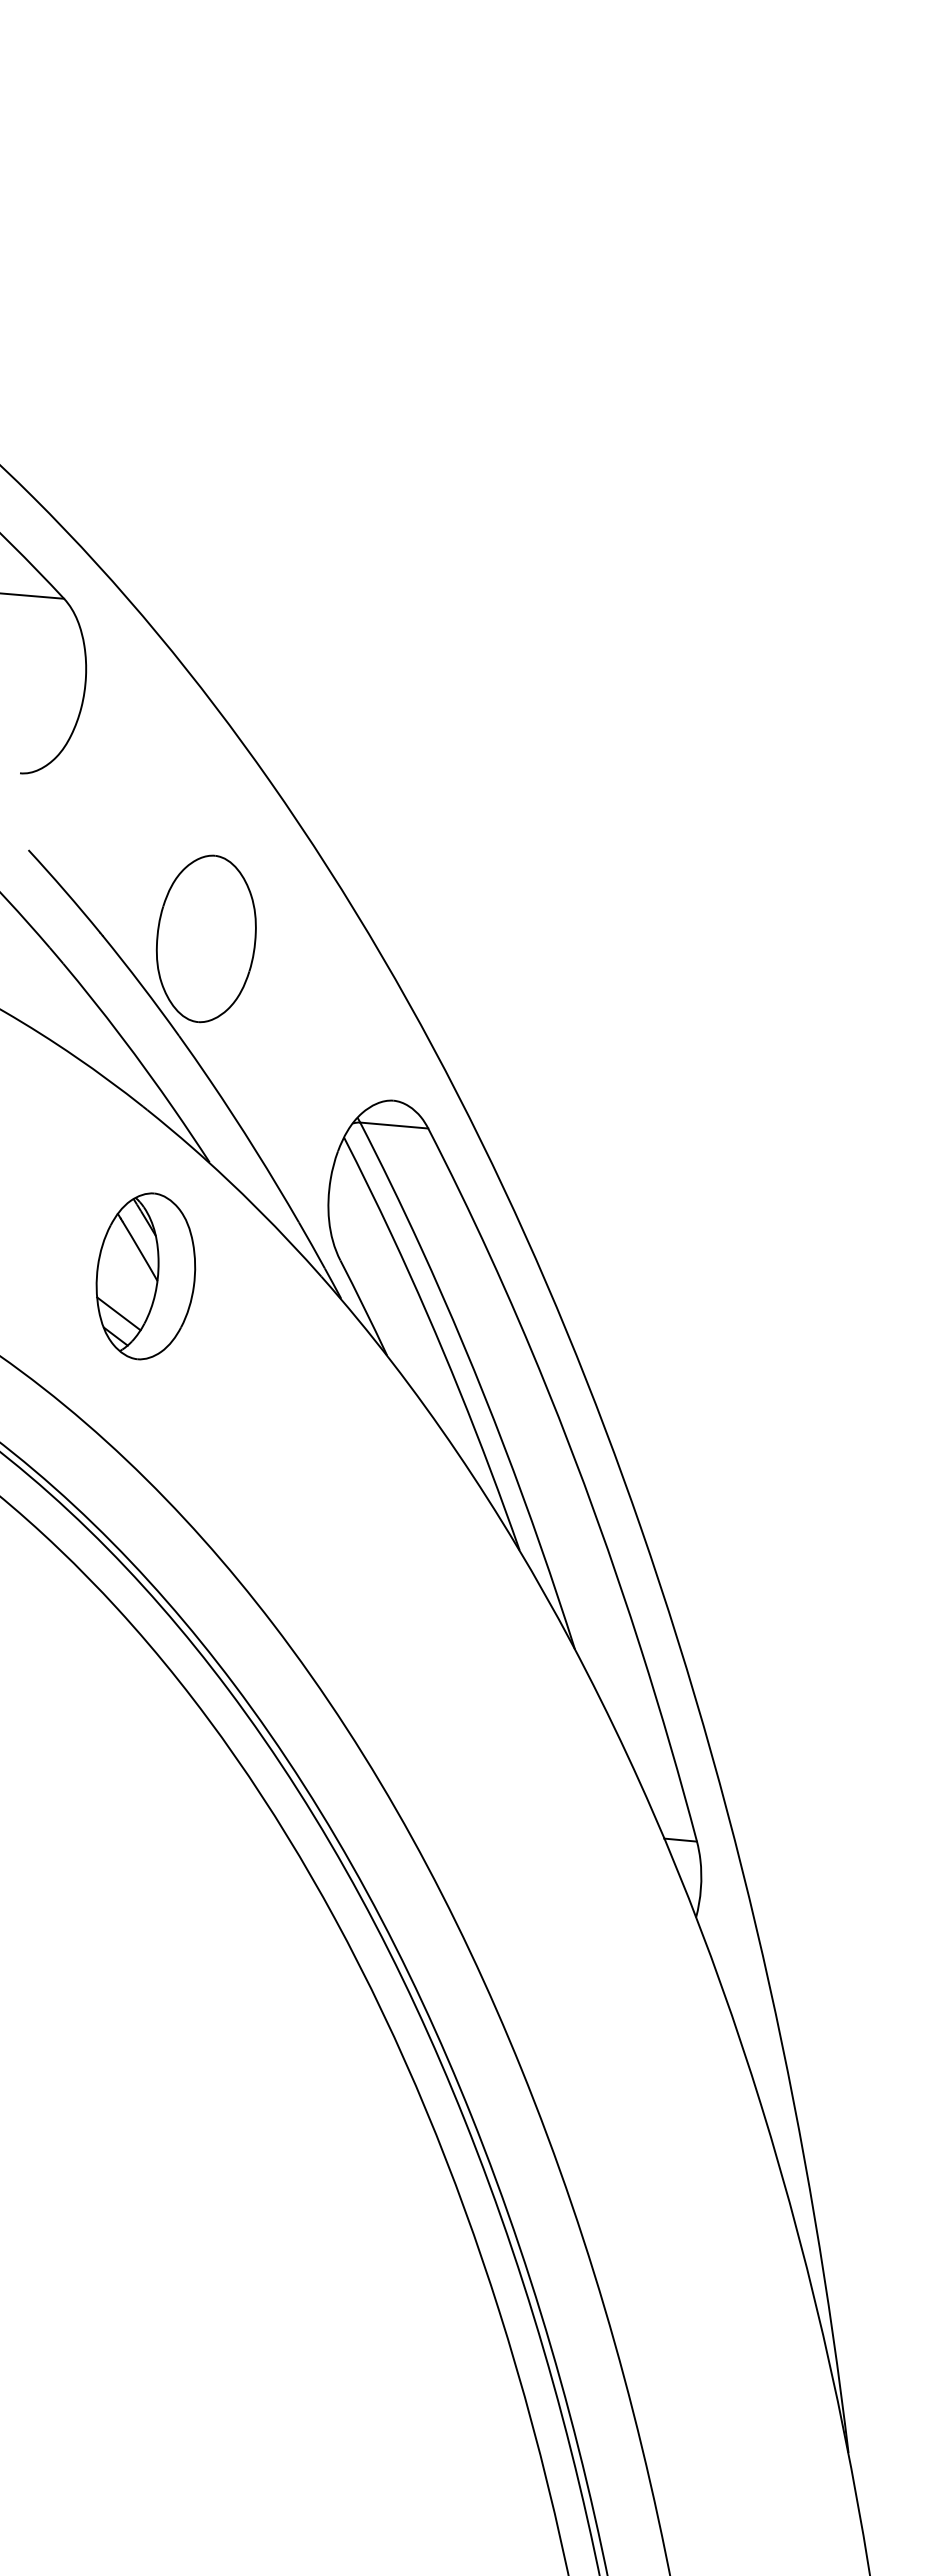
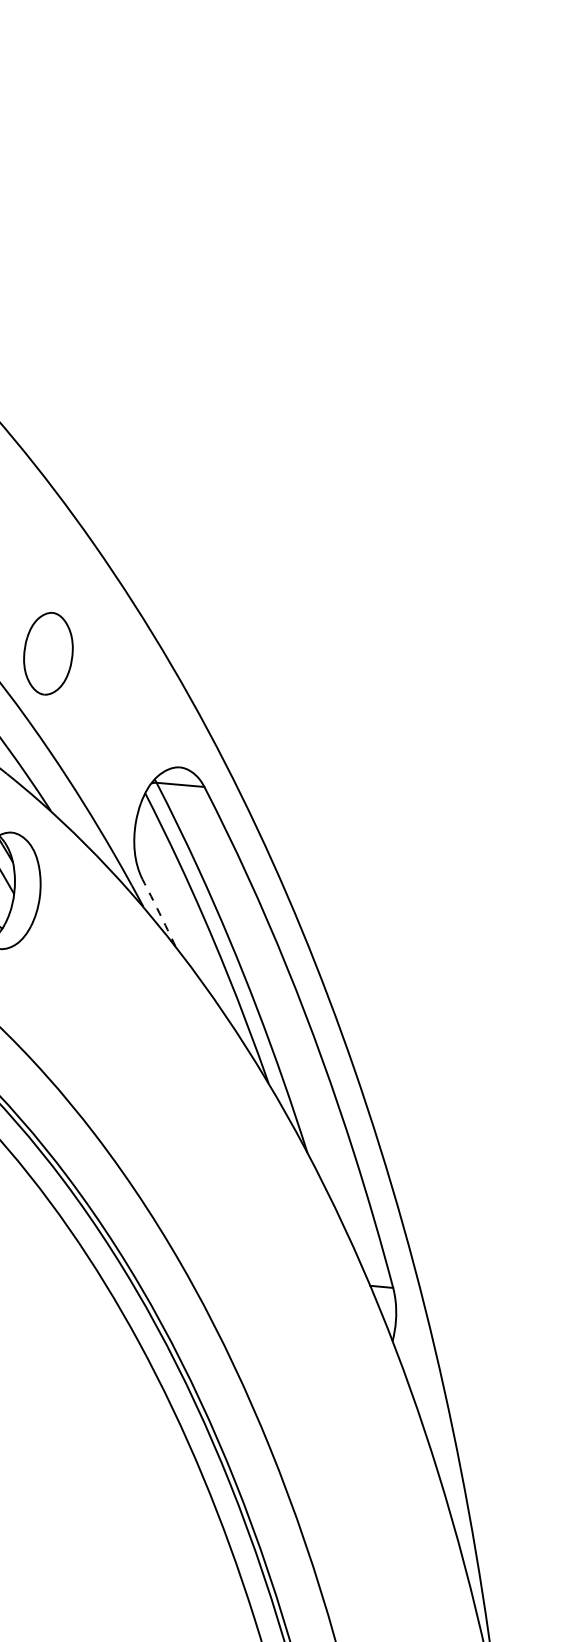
part: (205, 938) -> (47, 653), size x0.7
arc: (364, 1307) -> (159, 912), solid -> dashed

